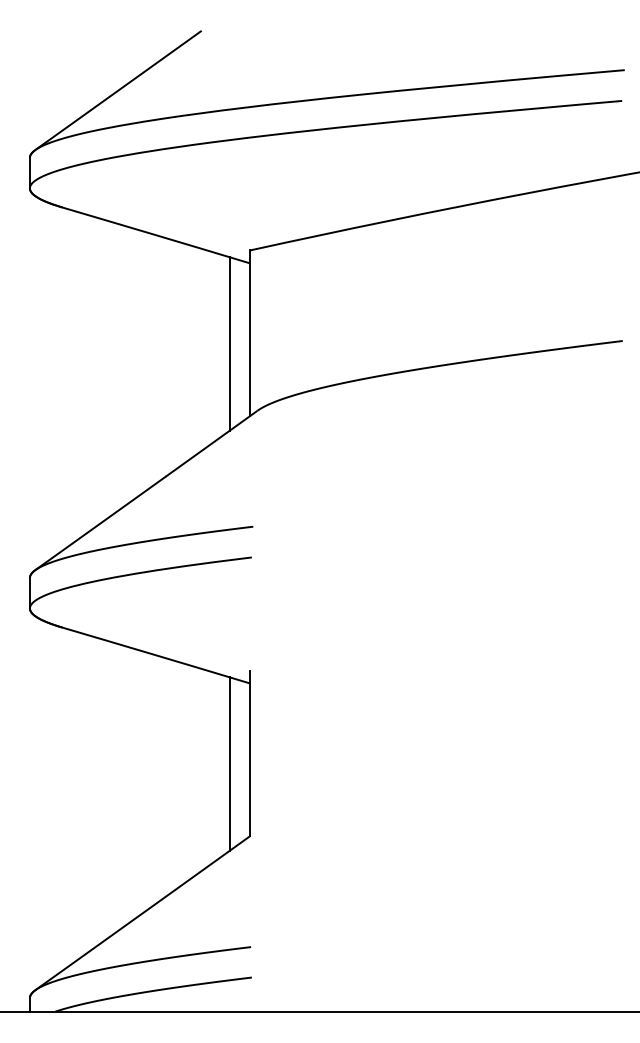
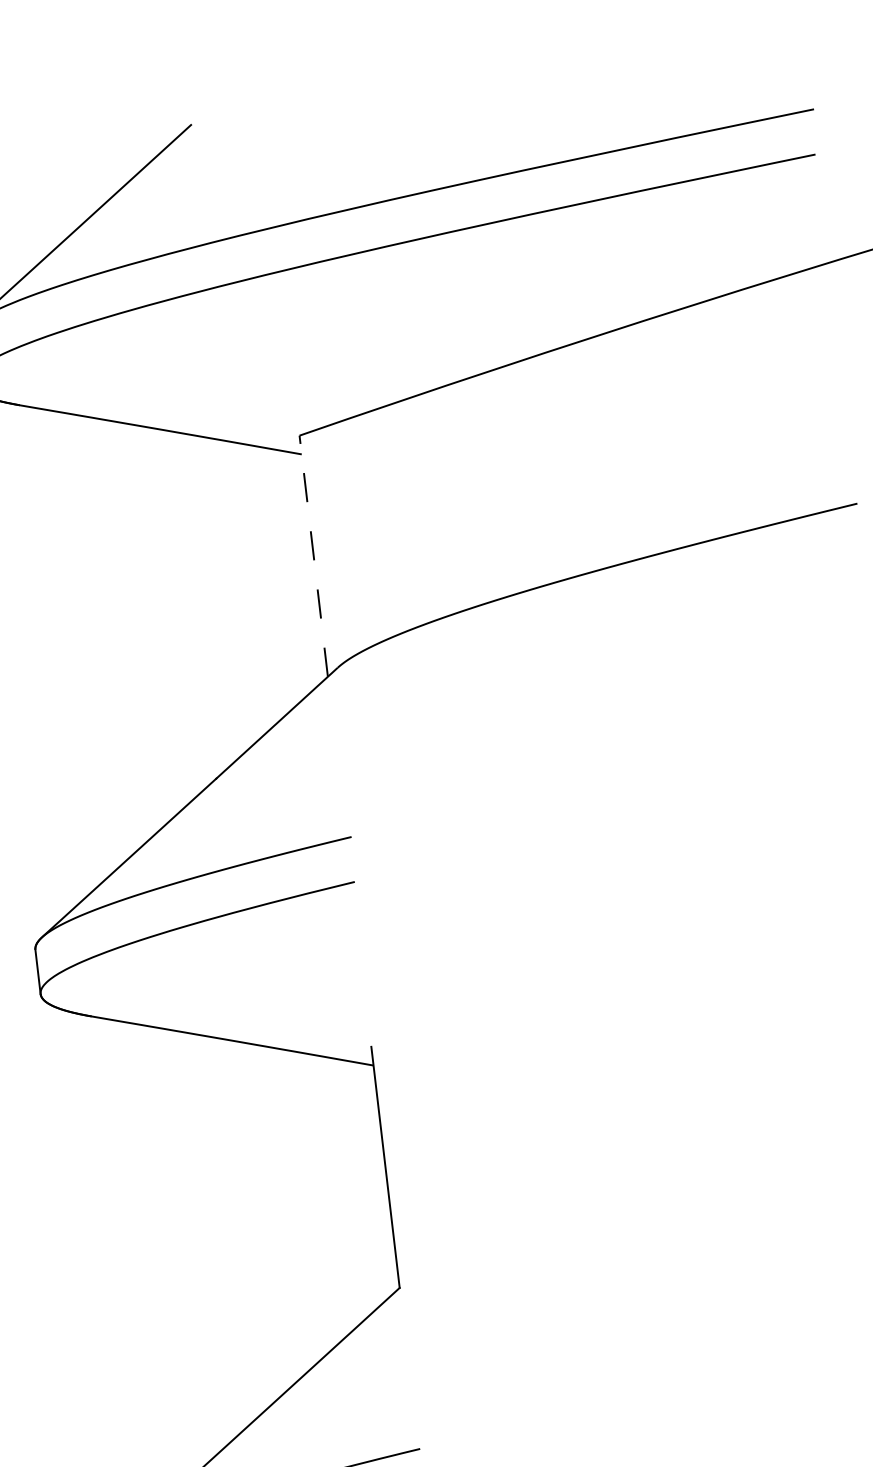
line: (249, 333) -> (313, 556), solid -> dashed
line: (229, 343) -> (285, 574), removed
line: (229, 763) -> (357, 1185), removed

